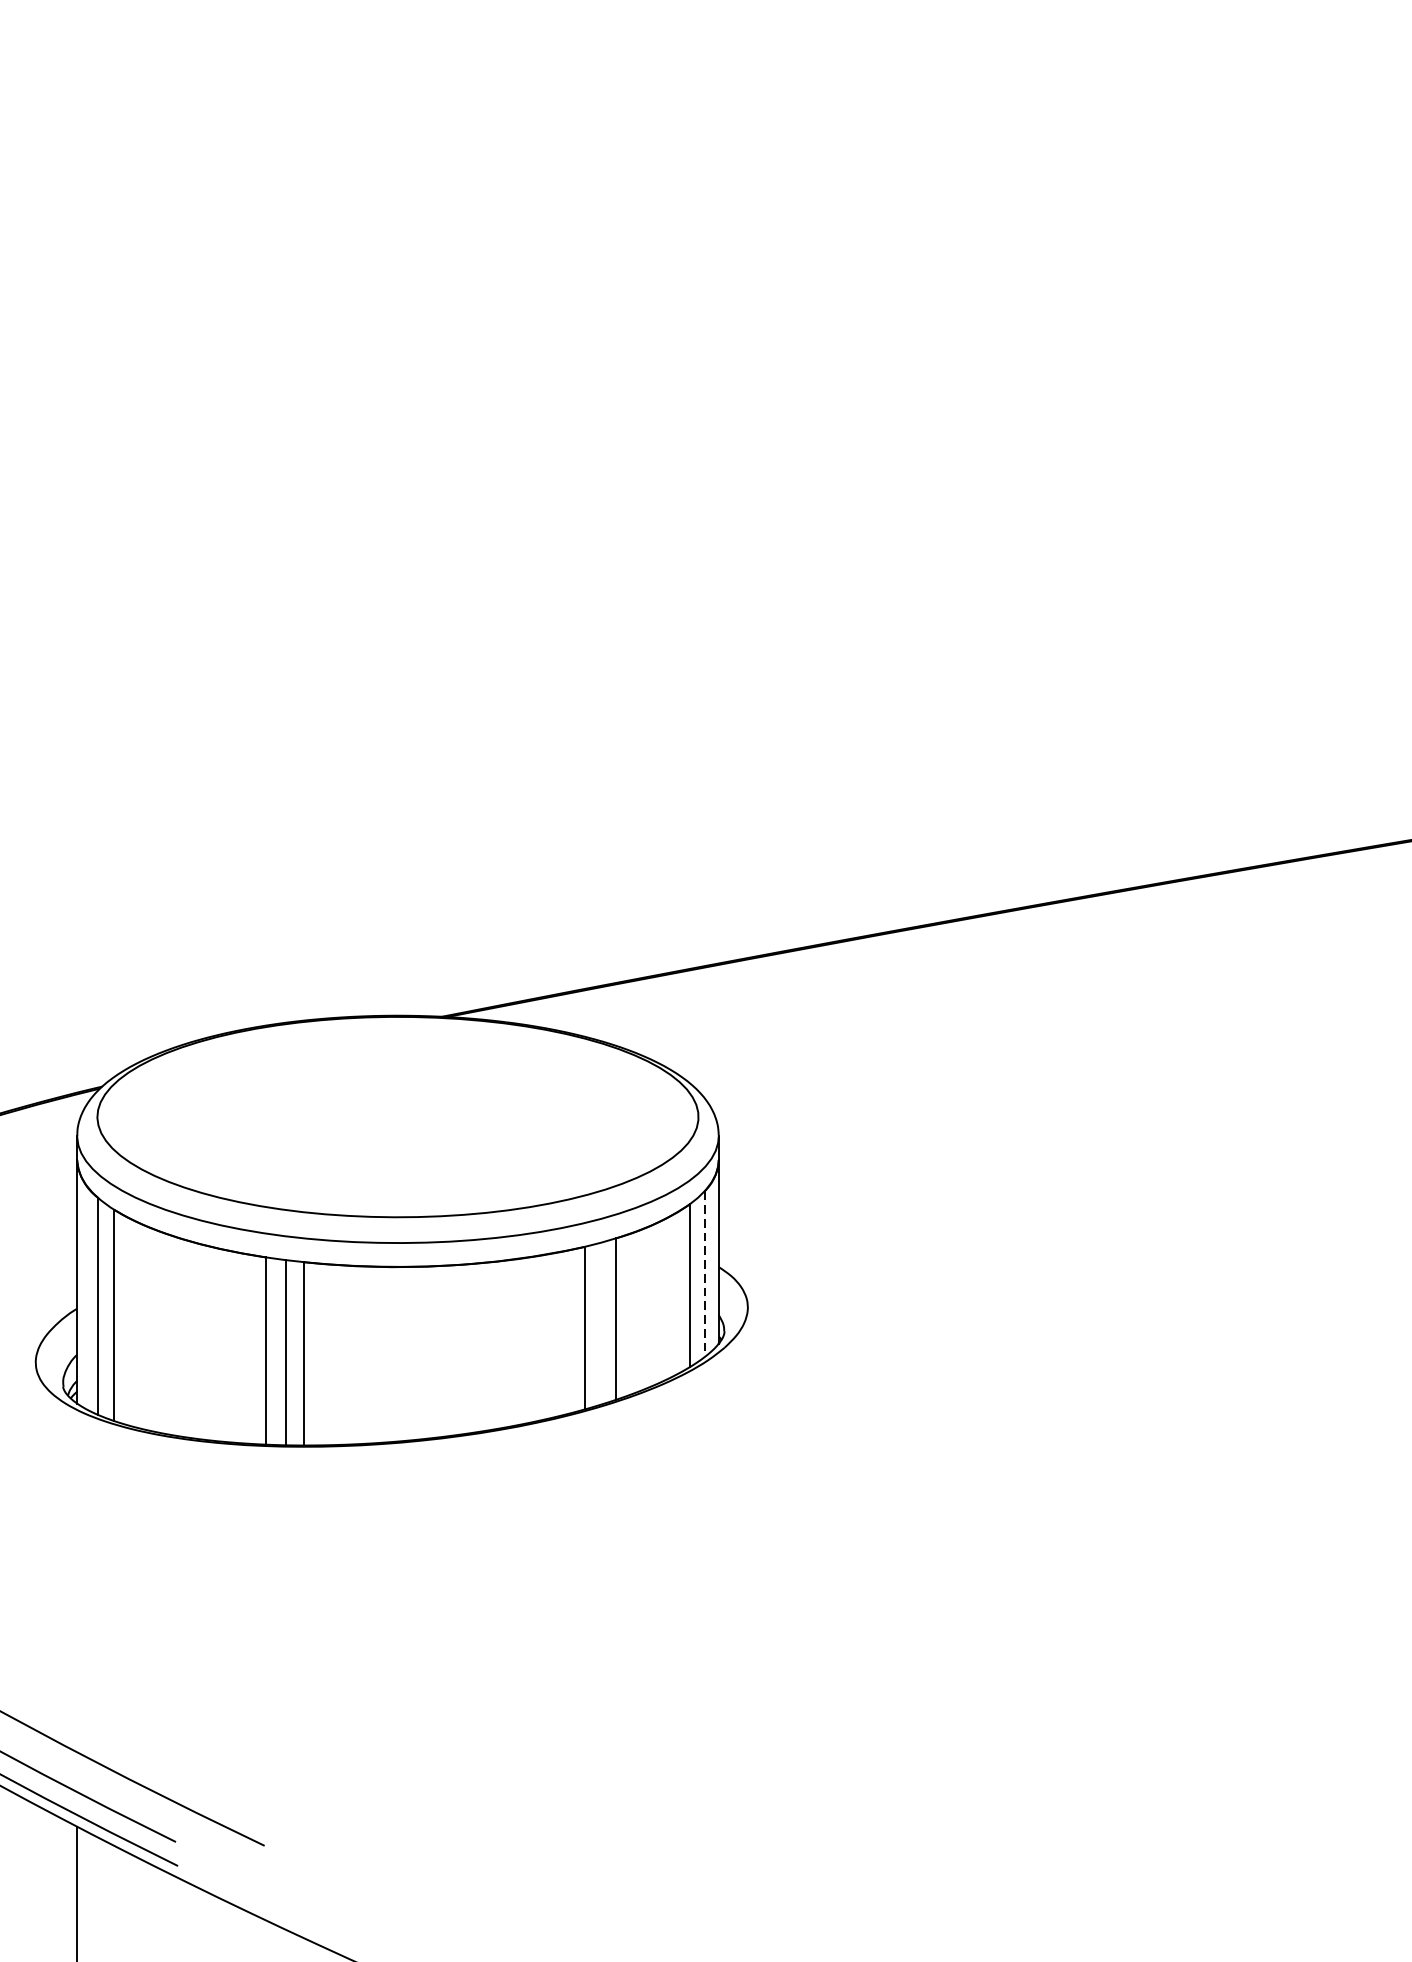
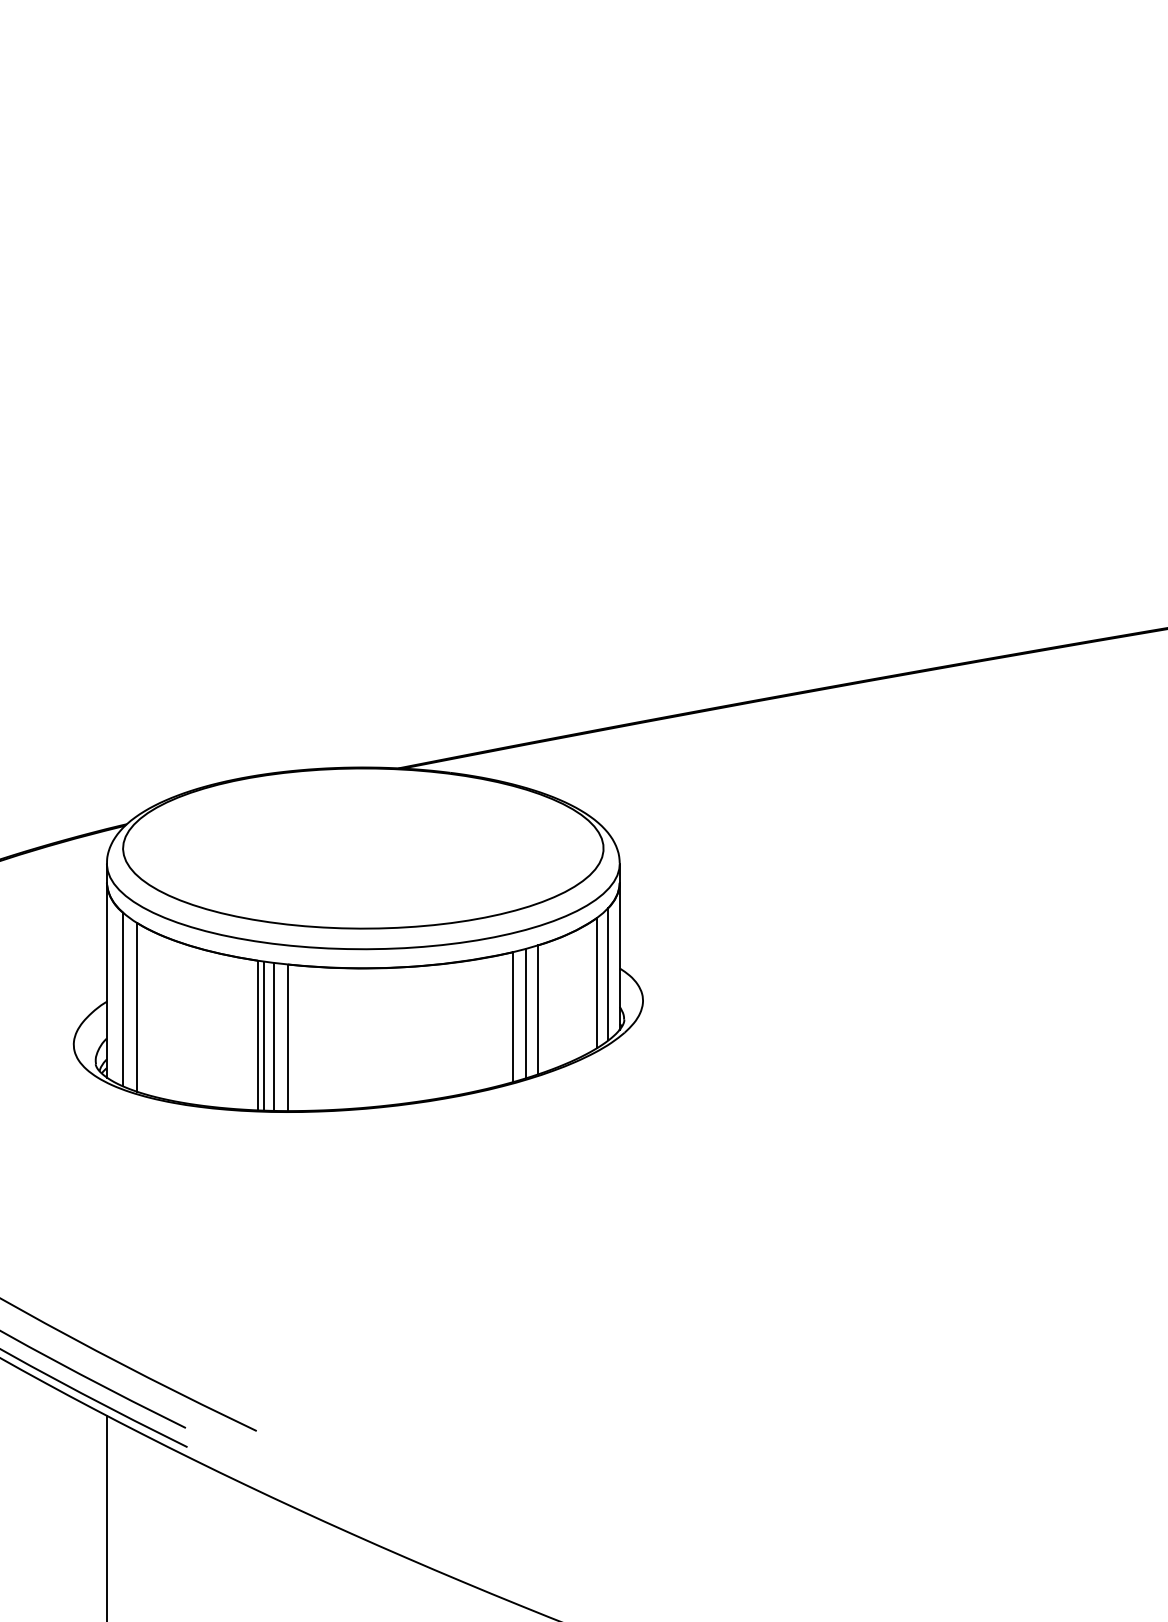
line: (704, 1274) -> (608, 974), dashed -> solid
line: (602, 1323) -> (526, 1013), added
line: (274, 1350) -> (264, 1035), added

